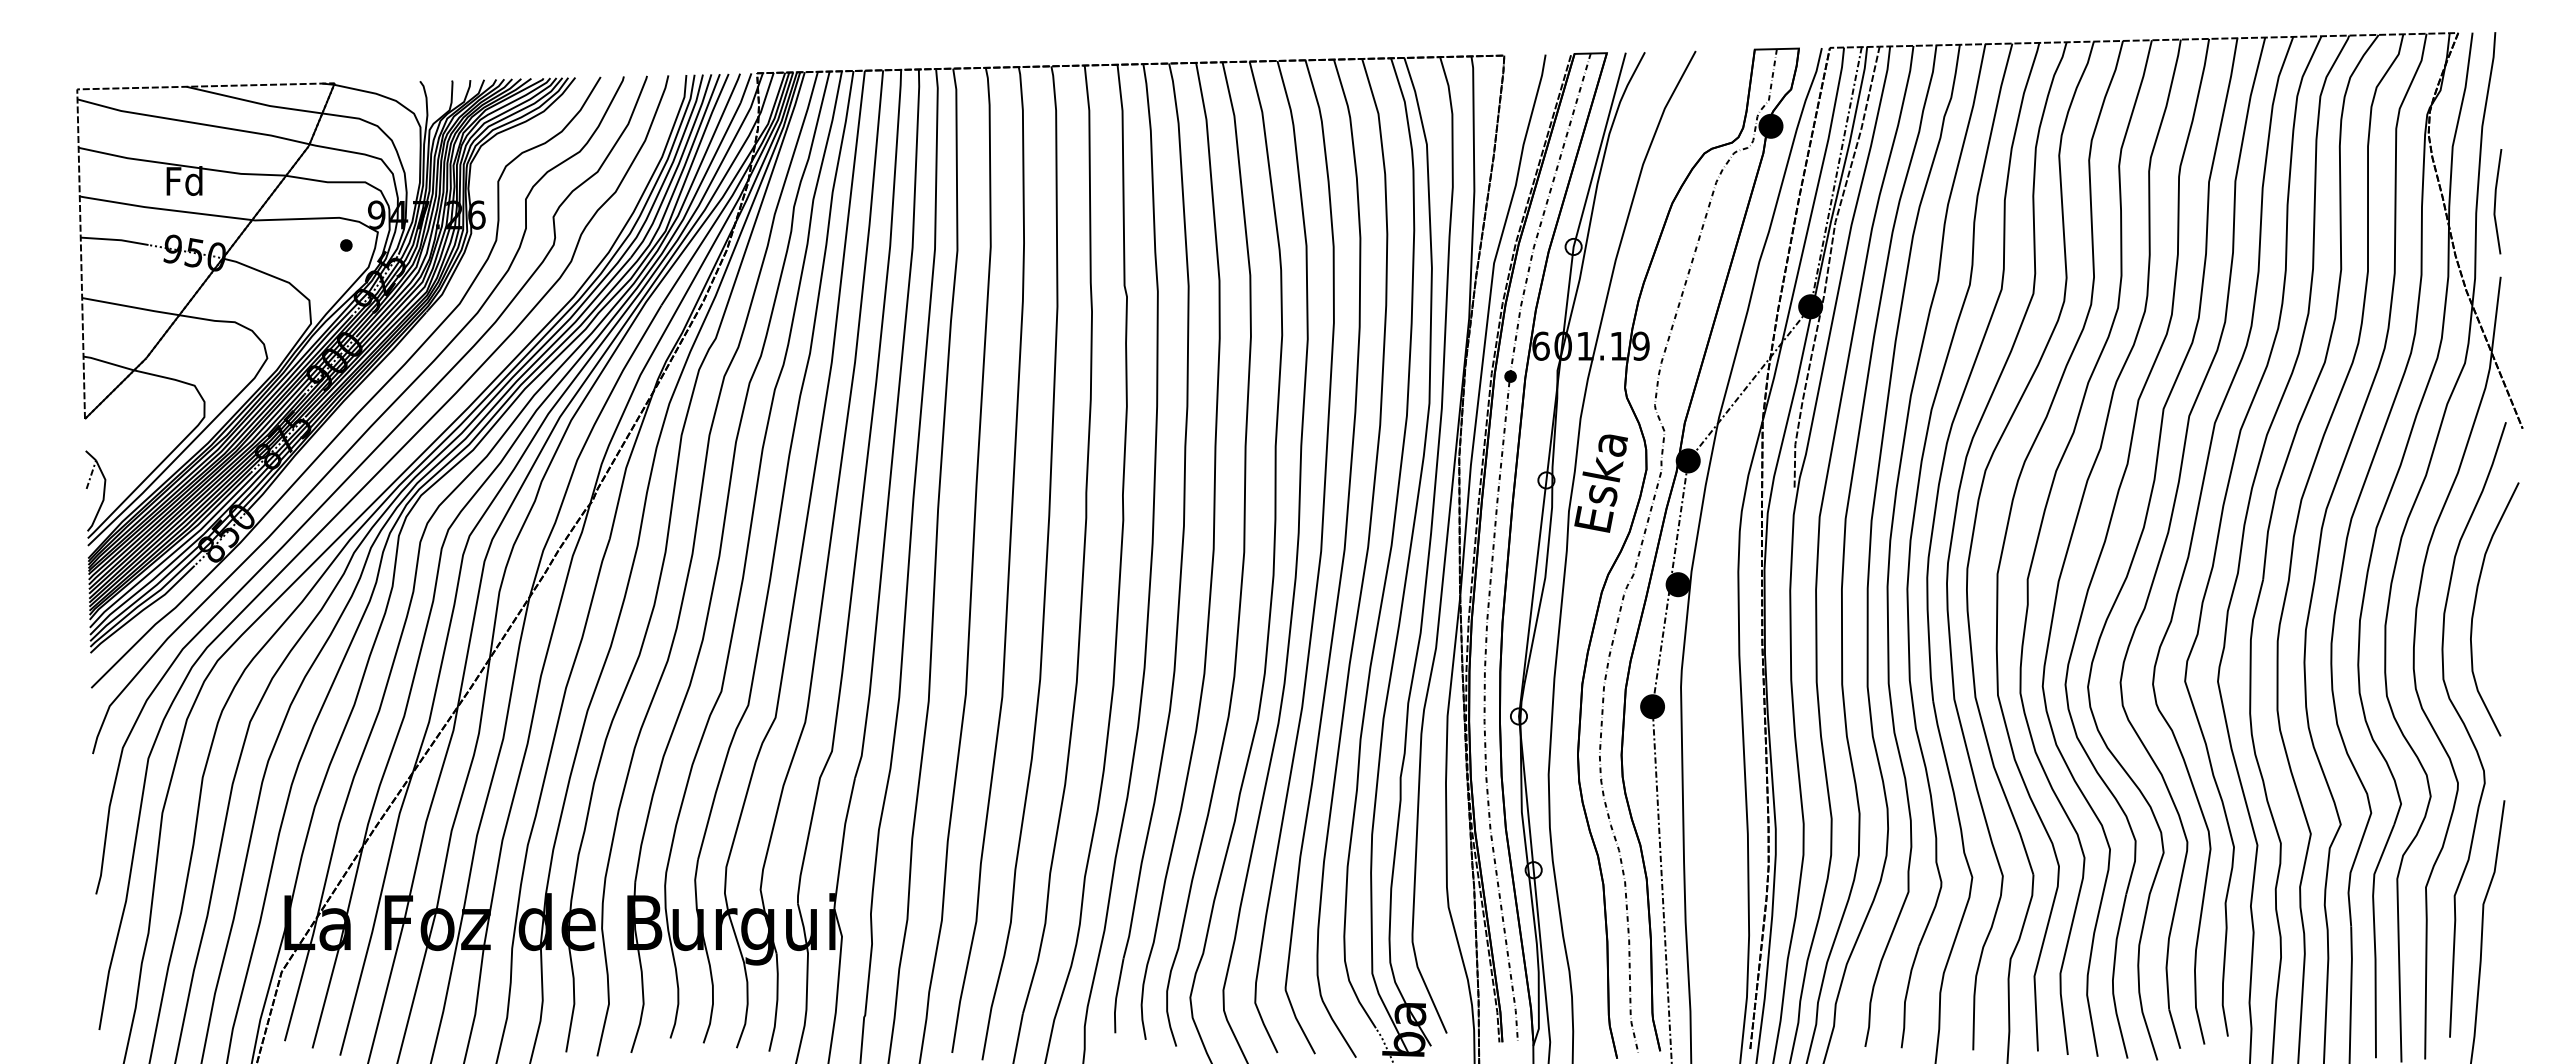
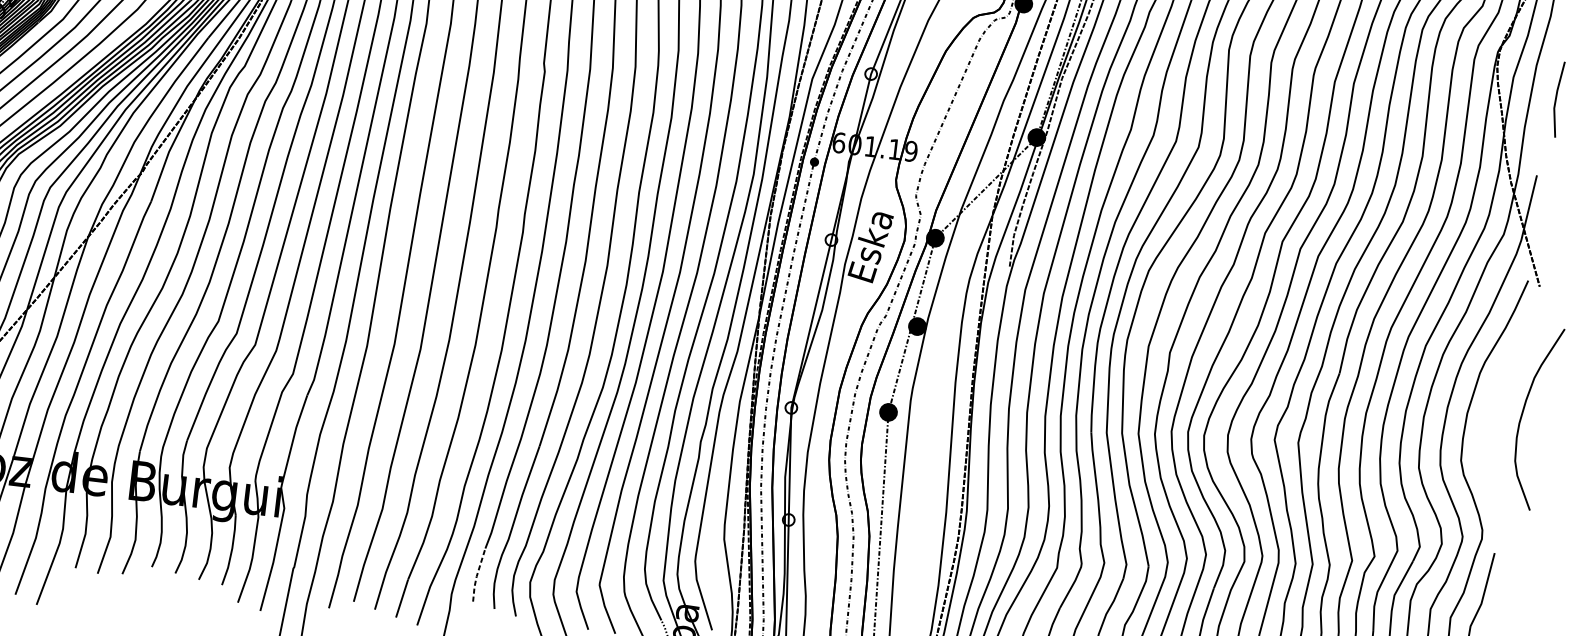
line: (2496, 200) -> (1556, 98), moved
curve: (2475, 606) -> (1522, 414), moved
line: (1116, 996) -> (477, 575), solid -> dashed

